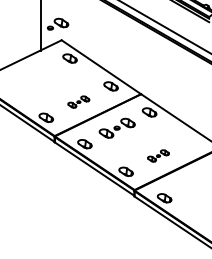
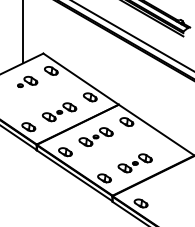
part: (58, 23) -> (28, 81), moved
part: (78, 101) -> (59, 111), size x1.67
part: (158, 155) -> (135, 162), size x1.67

